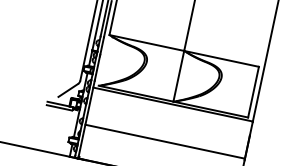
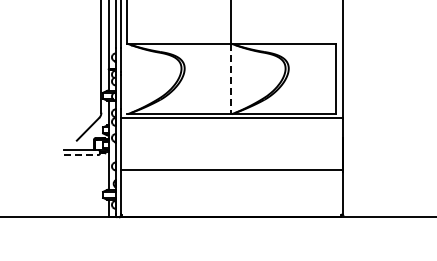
line: (178, 76) -> (231, 79), solid -> dashed
line: (59, 107) -> (81, 154), solid -> dashed

